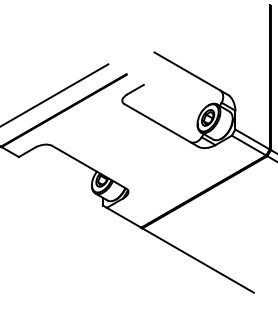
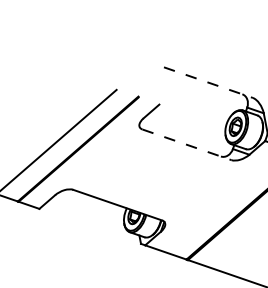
line: (191, 73) -> (208, 82), solid -> dashed
line: (161, 125) -> (186, 144), solid -> dashed

